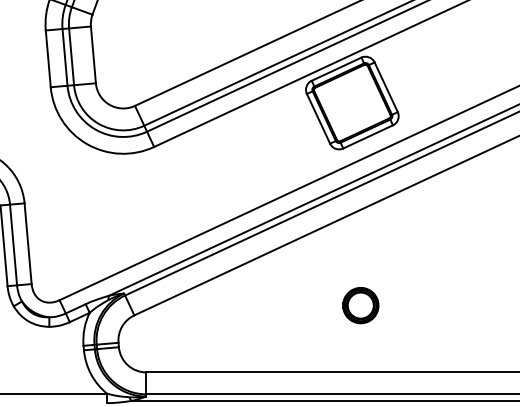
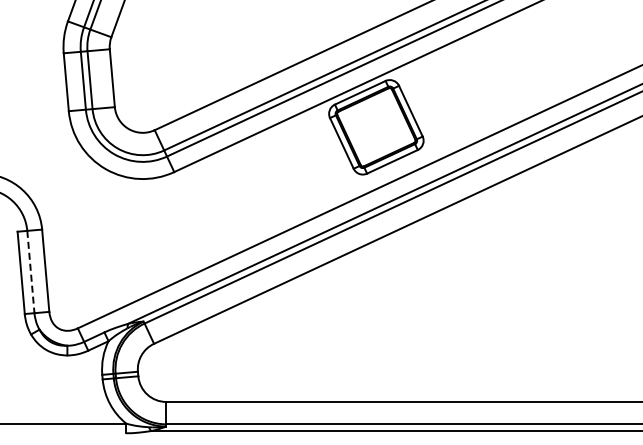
line: (13, 245) -> (30, 272), solid -> dashed
part: (360, 305) -> (384, 333), removed

